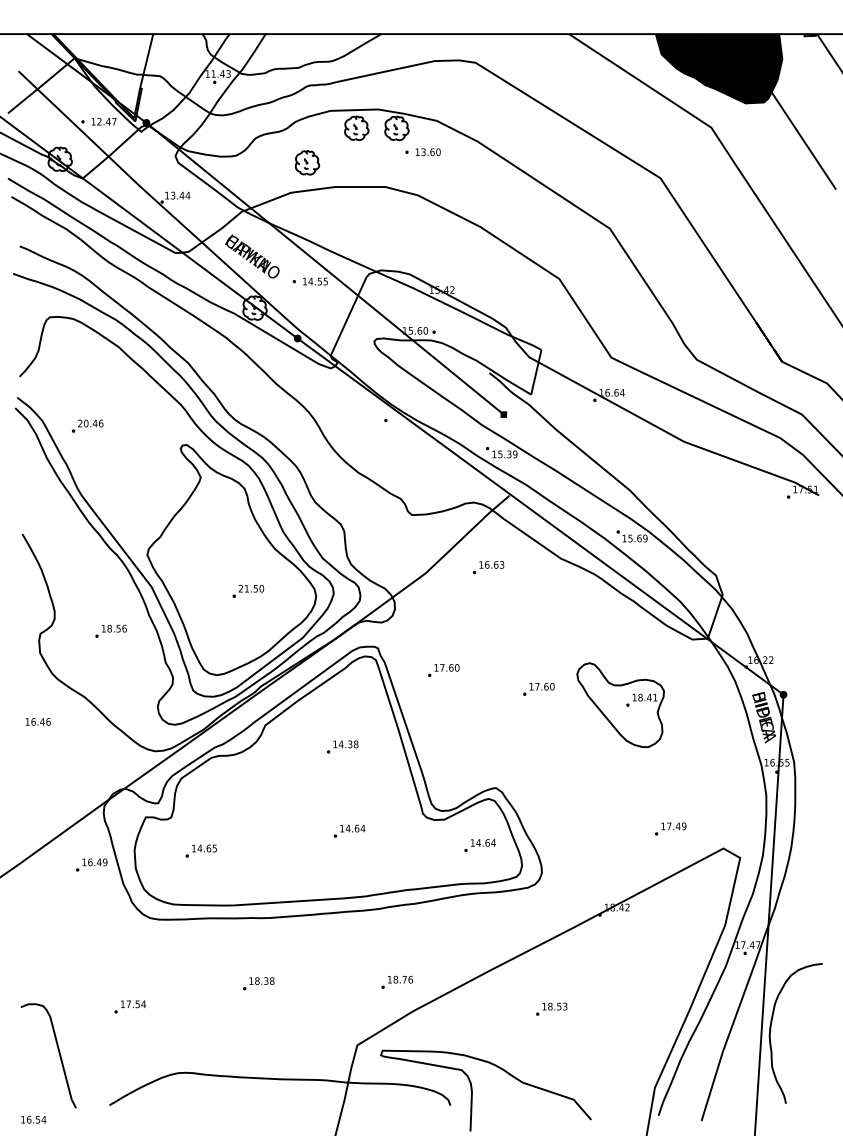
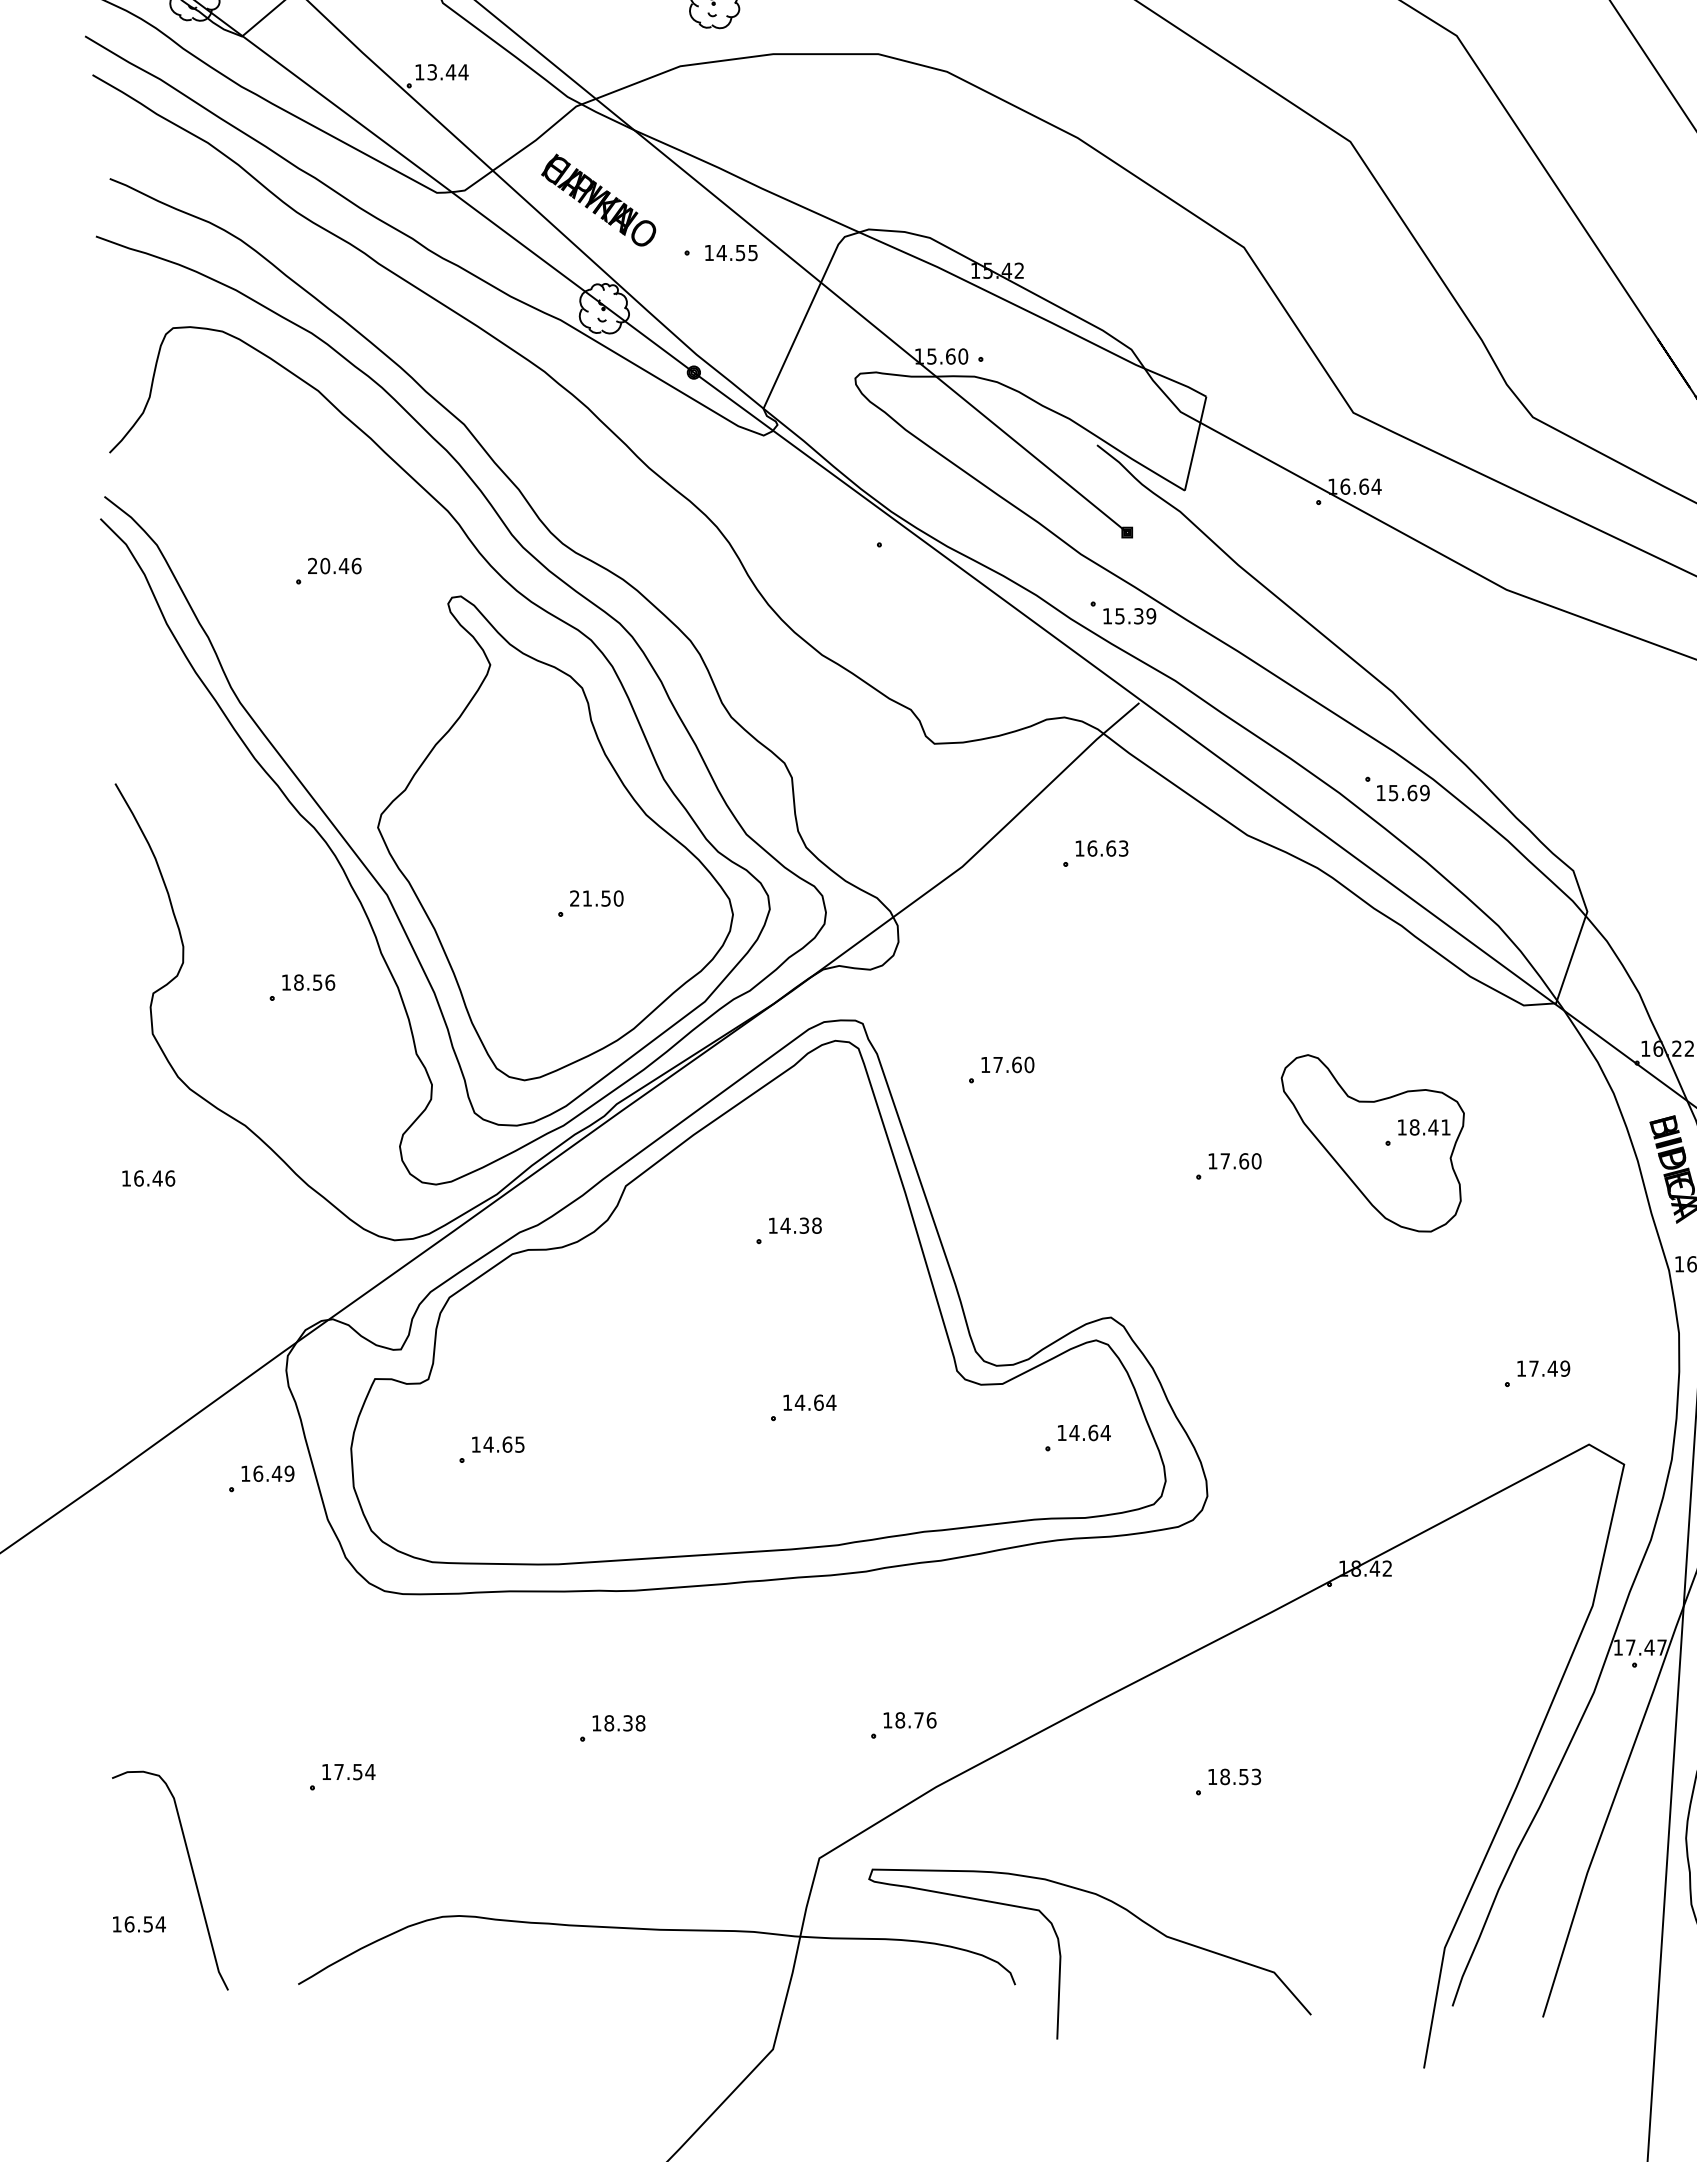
part: (87, 425) -> (327, 570), moved
part: (538, 688) -> (1227, 1165), moved
part: (670, 828) -> (1536, 1373), moved
text: (33, 1119) -> (138, 1923), moved

